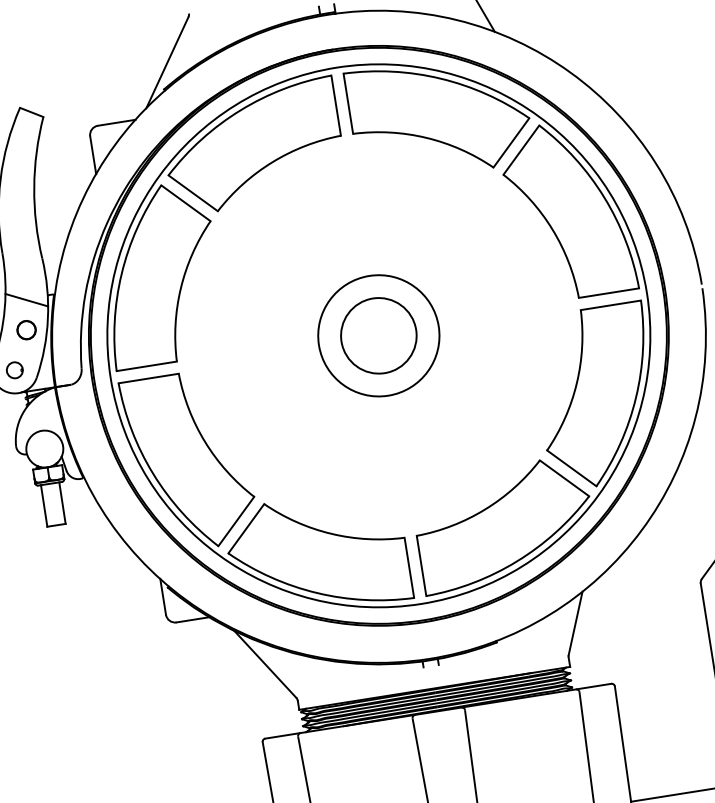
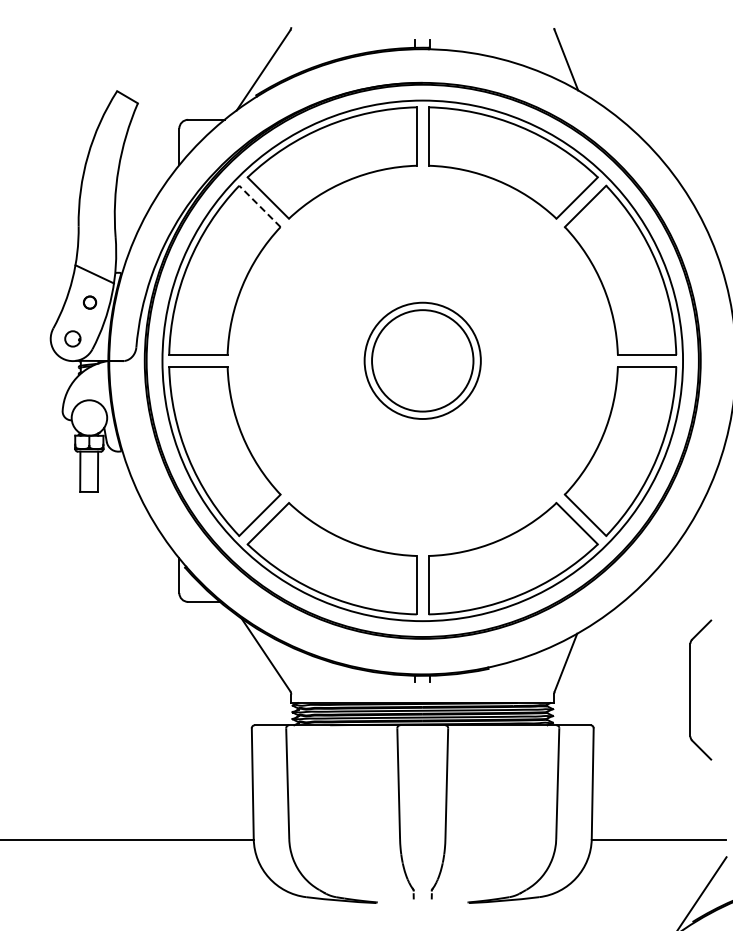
line: (185, 203) -> (259, 206), solid -> dashed
part: (26, 330) -> (89, 302), size x0.7
circle: (378, 335) -> (422, 360), size x1.4

